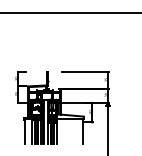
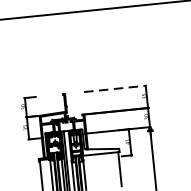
line: (85, 72) -> (115, 89), solid -> dashed

